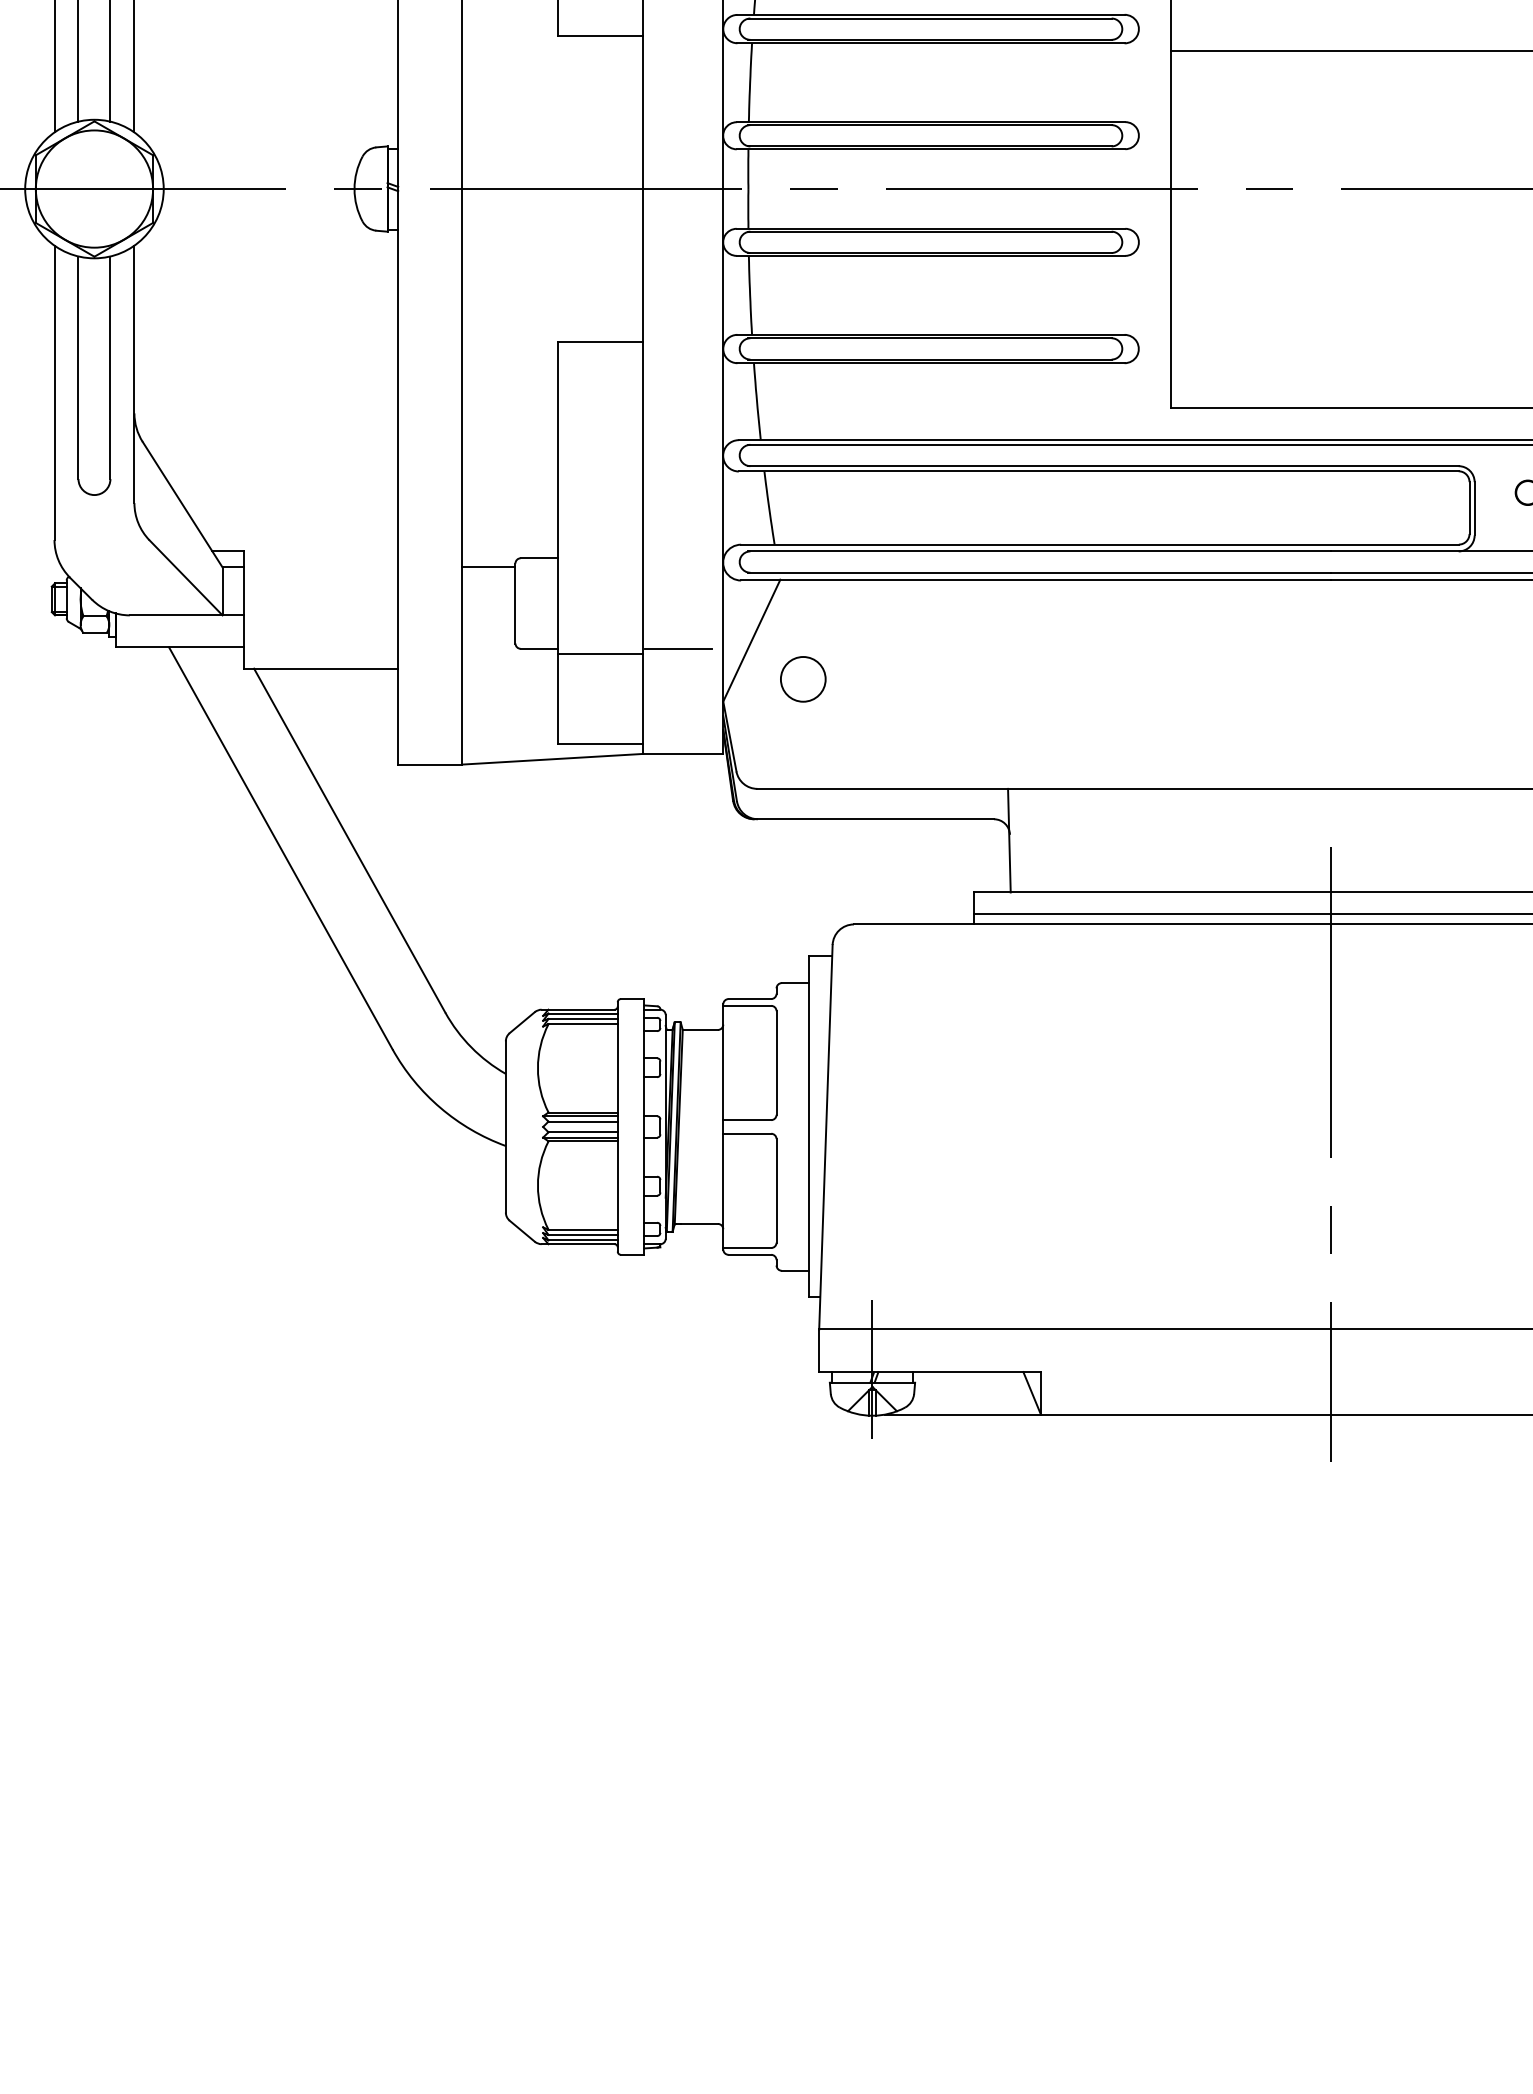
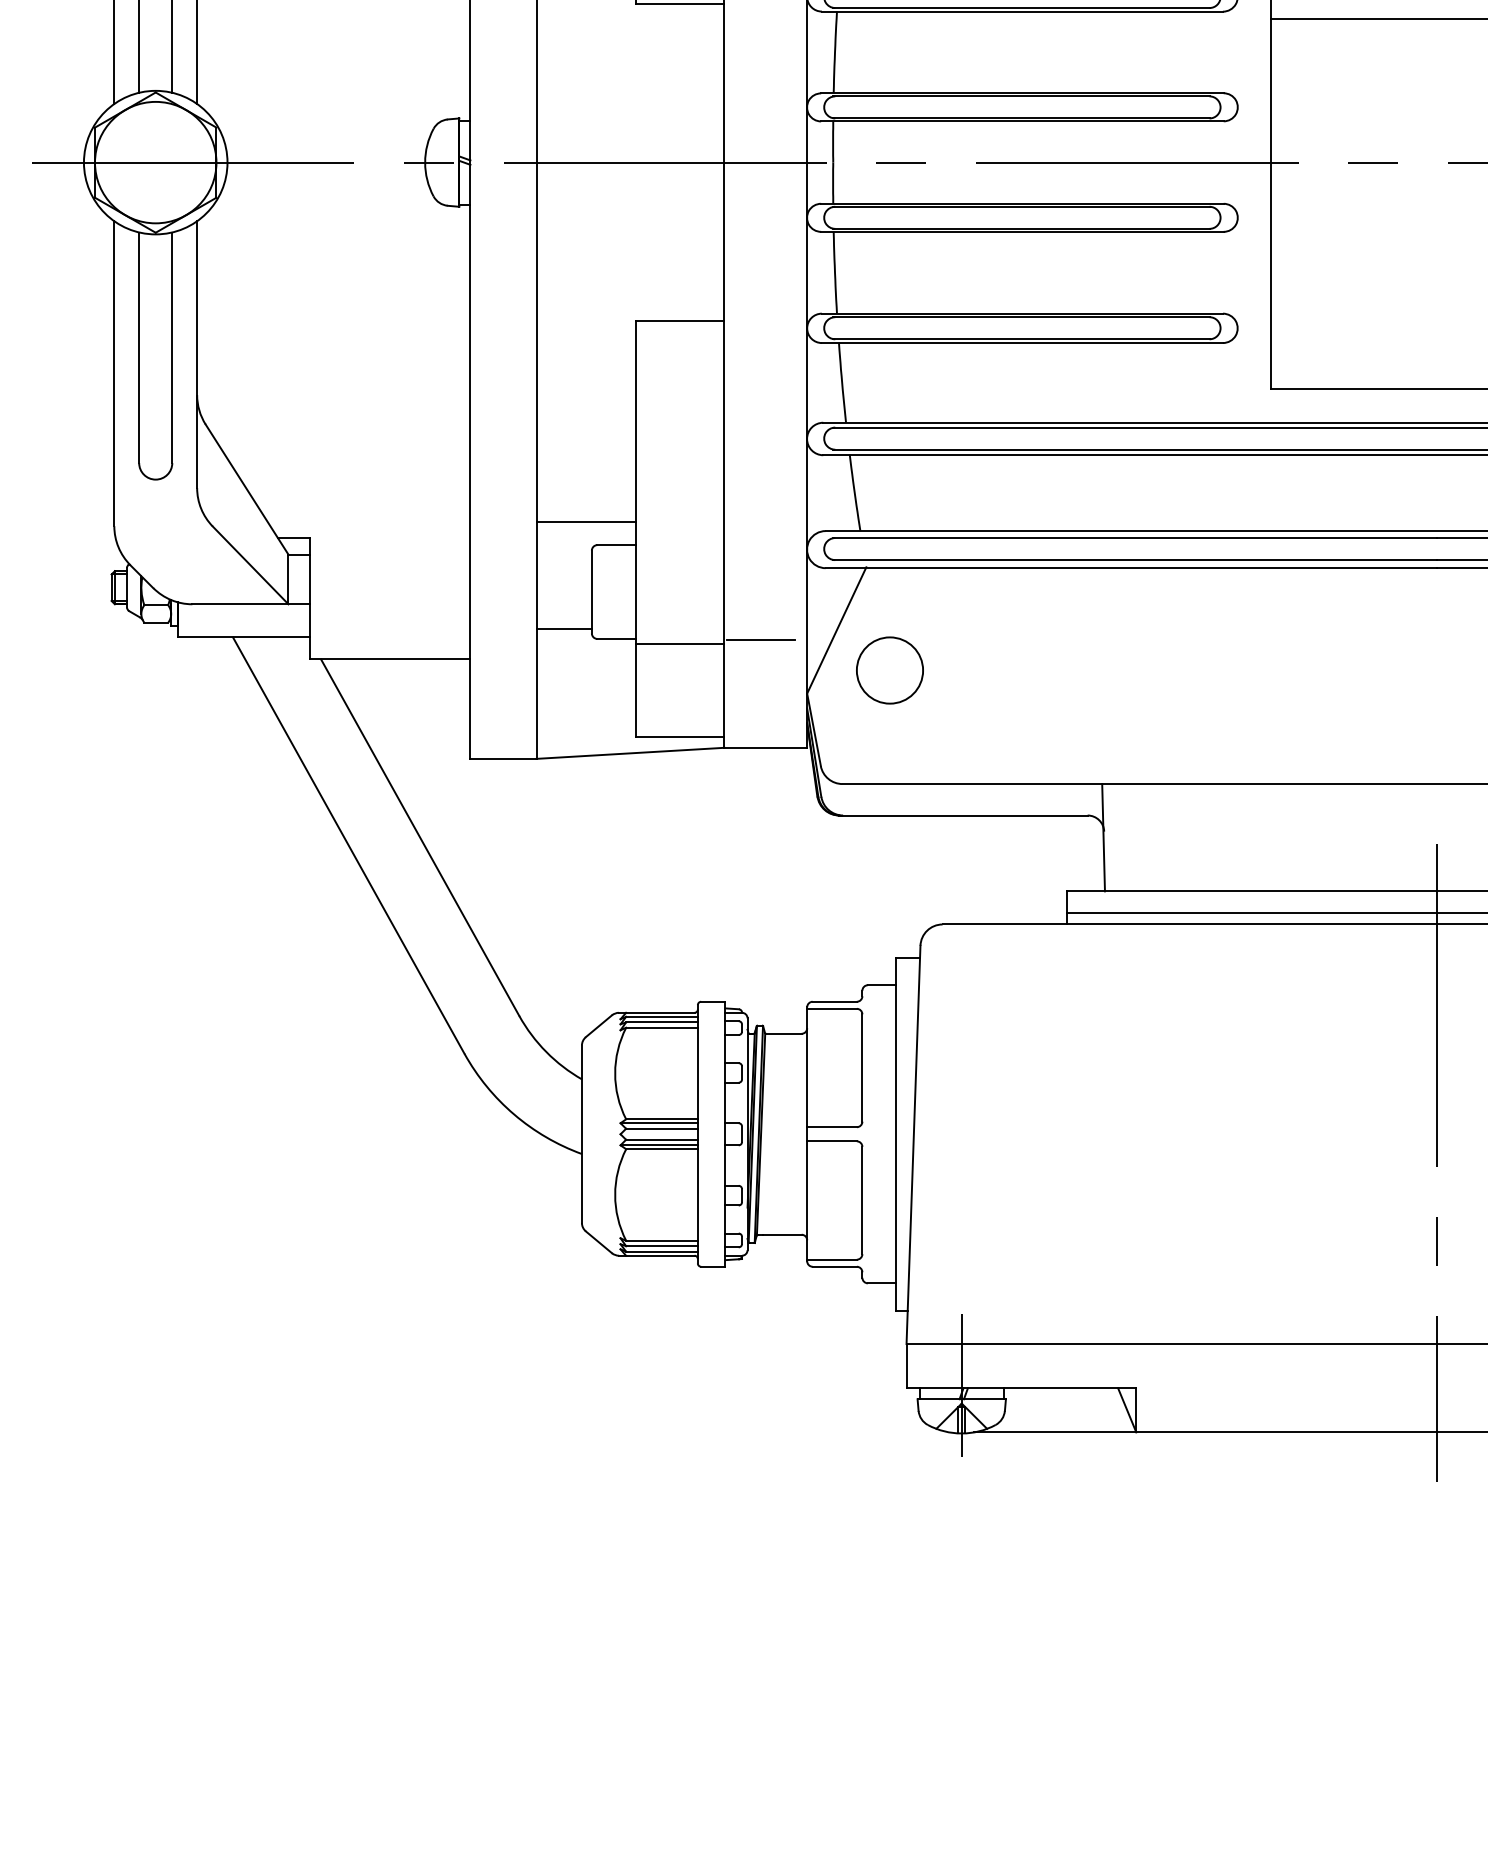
line: (510, 535) -> (586, 521), added
line: (488, 566) -> (563, 629), moved
circle: (803, 679) -> (890, 670), size x1.43

